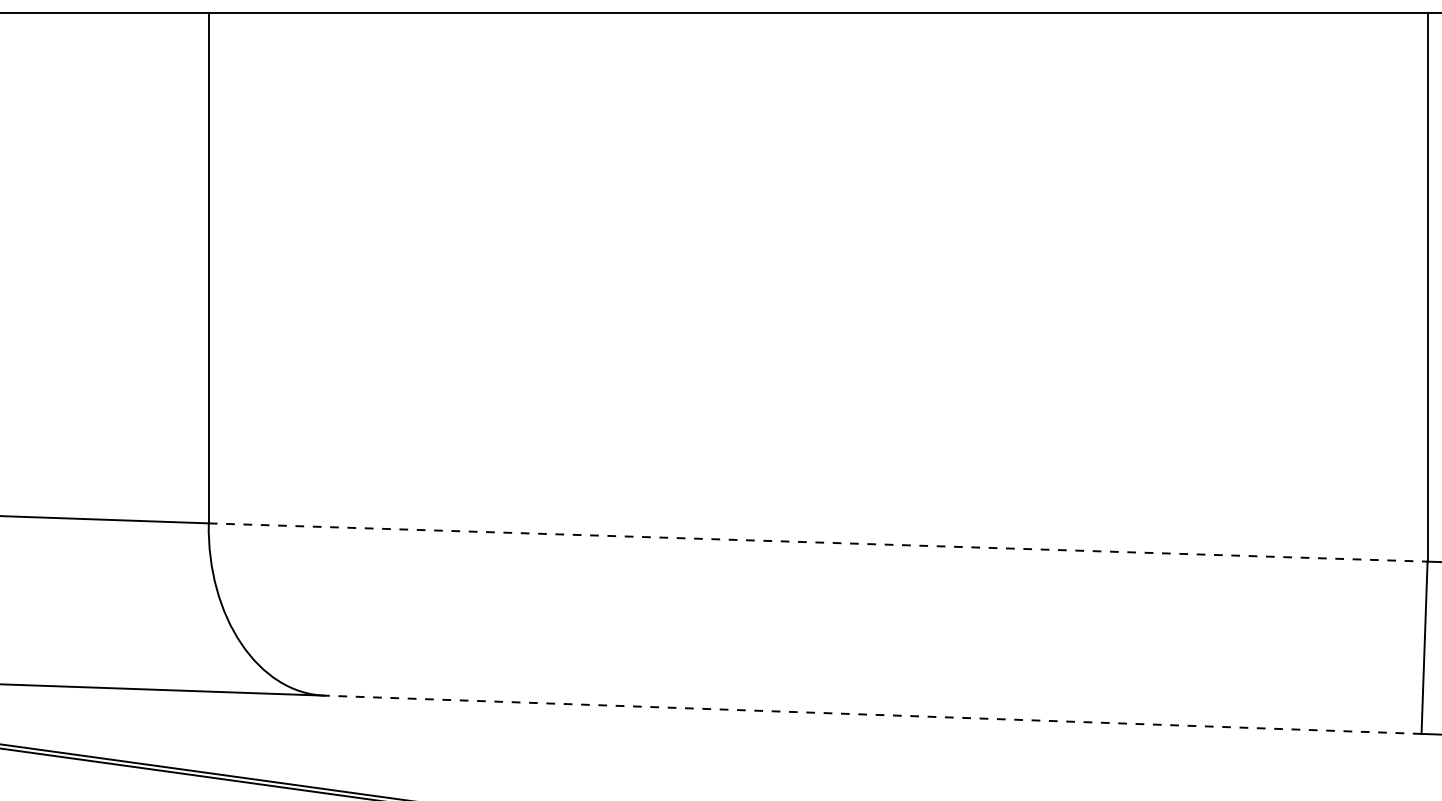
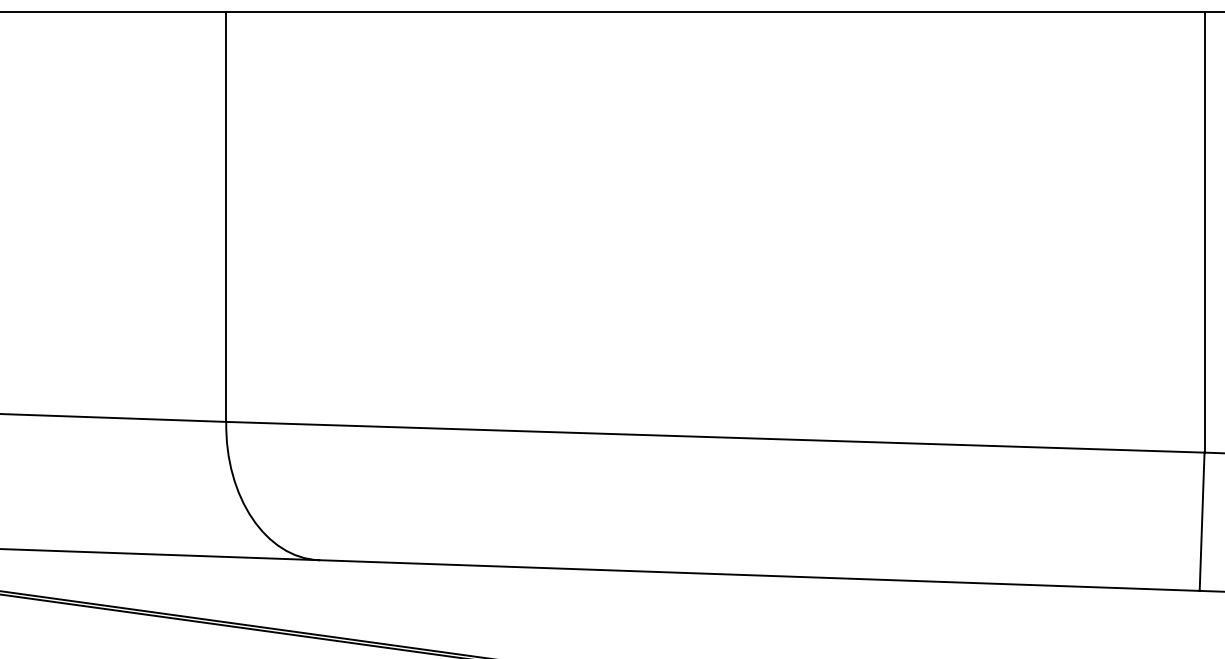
line: (818, 542) -> (715, 437), dashed -> solid
line: (871, 714) -> (758, 575), dashed -> solid

